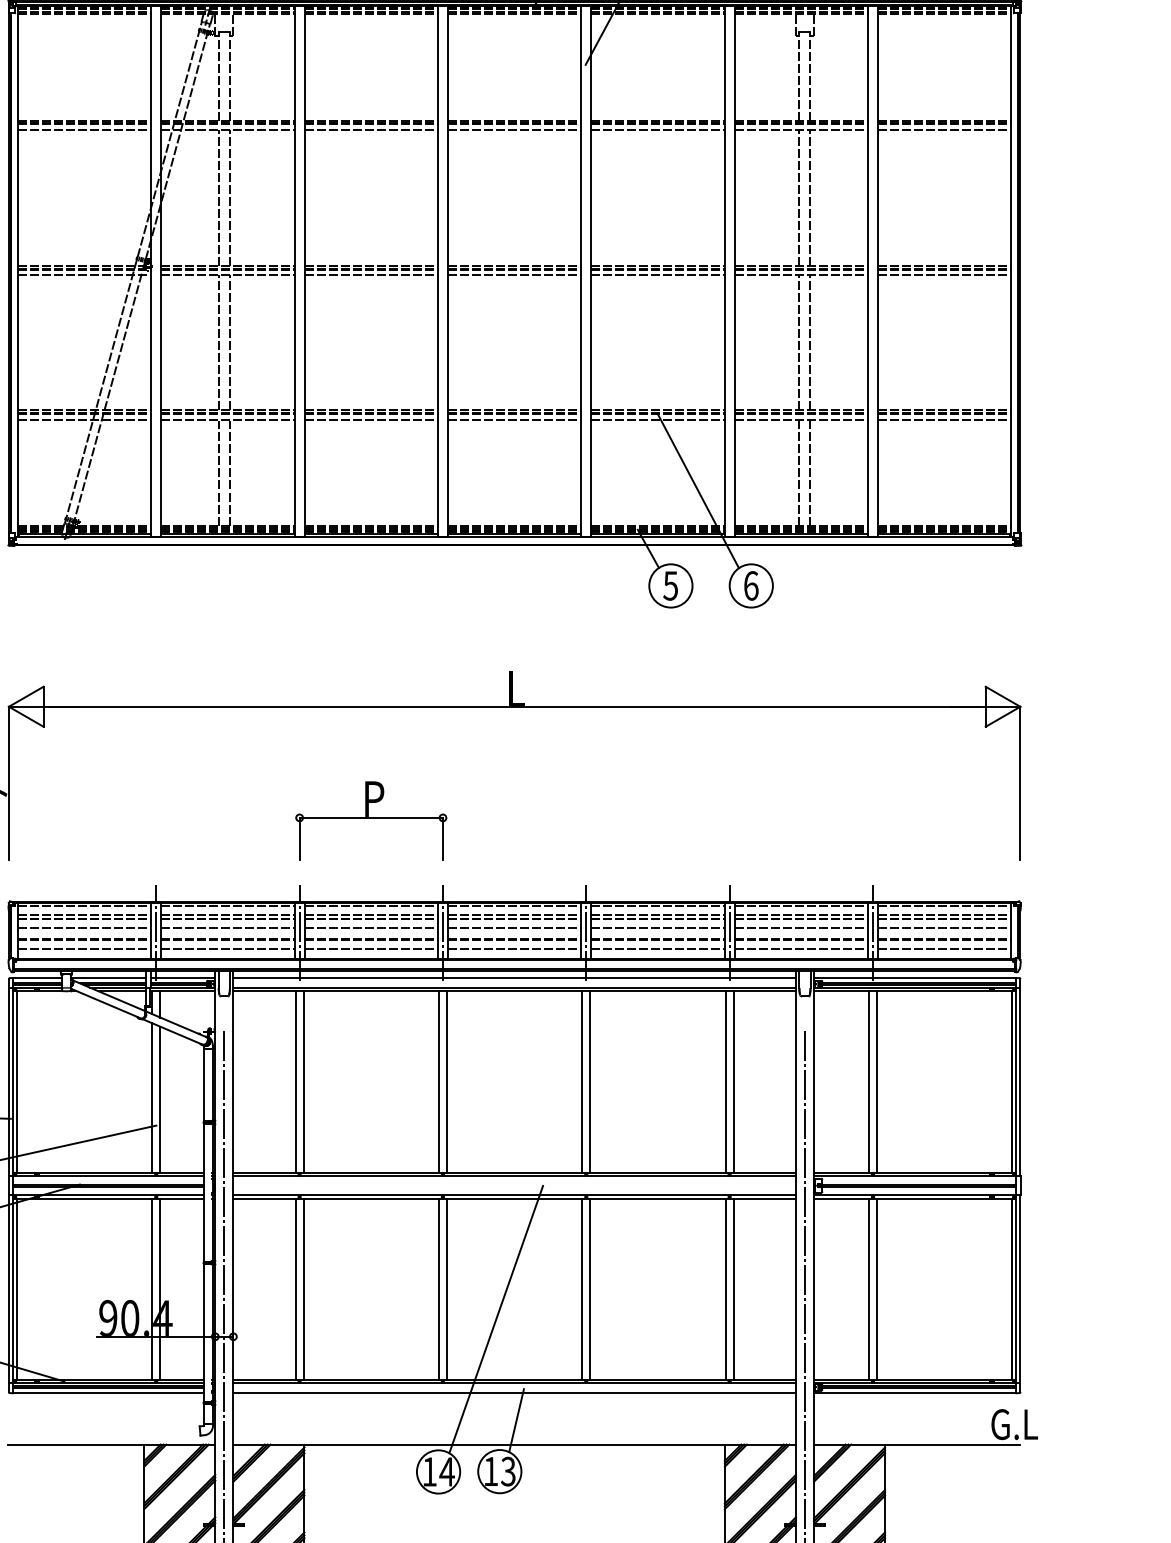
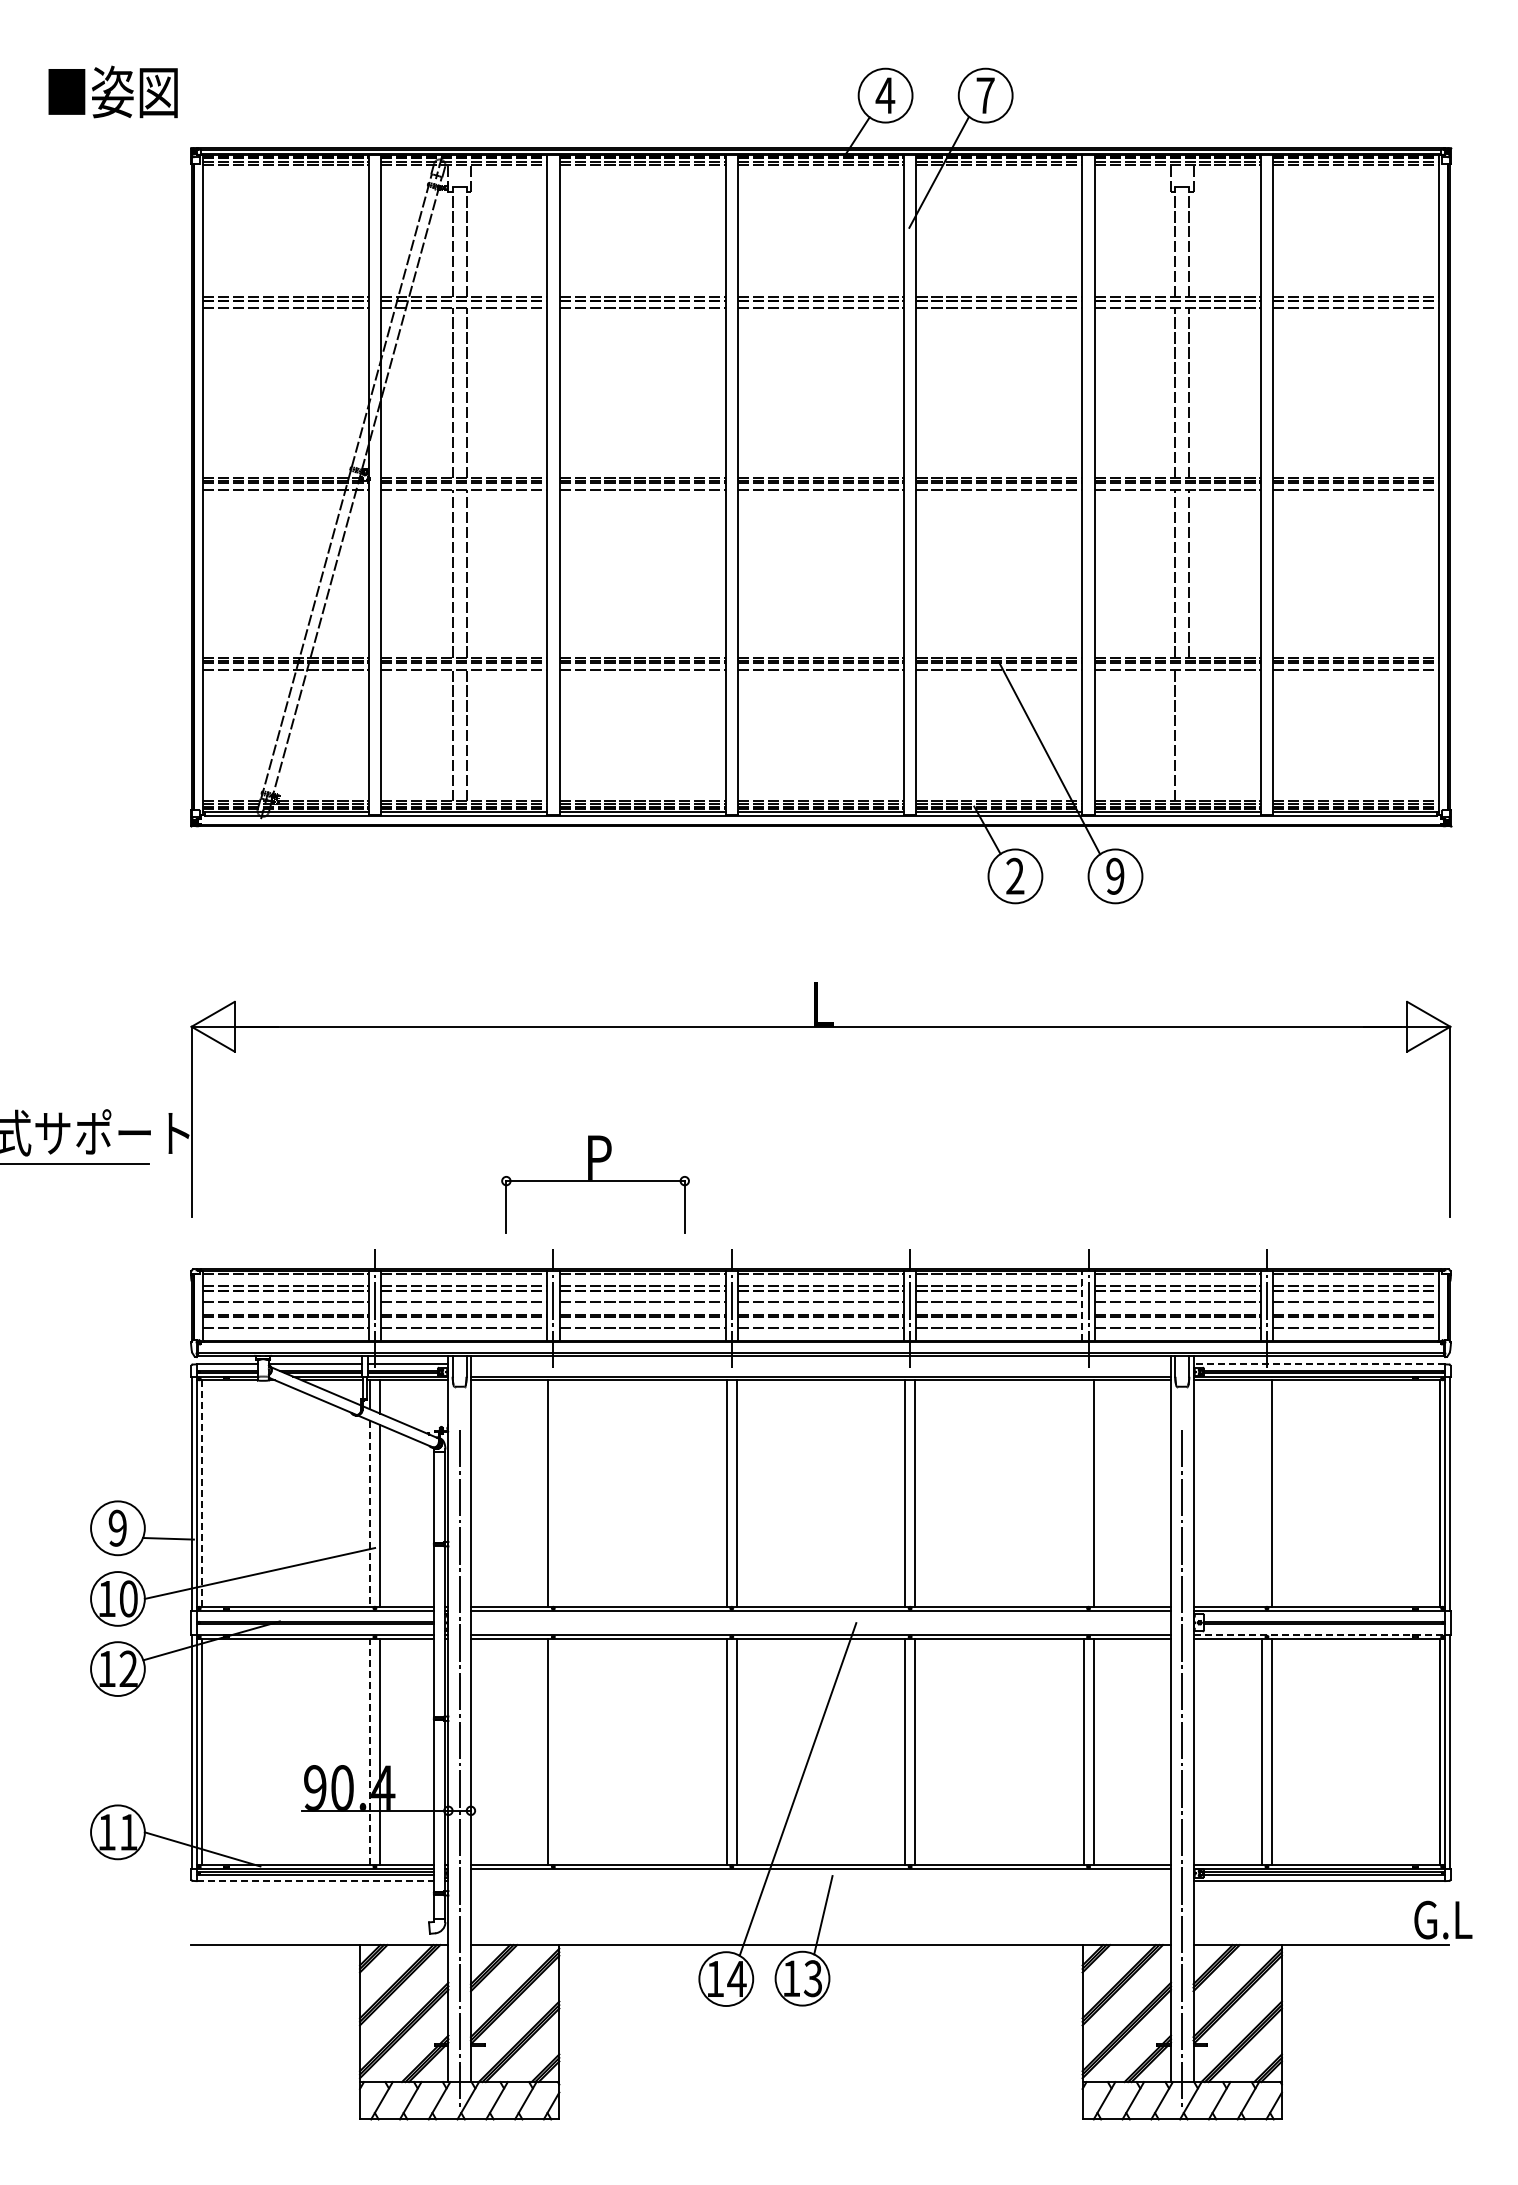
line: (810, 473) -> (1189, 736), removed
text: (670, 585) -> (1014, 875), 5 -> 2
text: (751, 585) -> (1115, 875), 6 -> 9
part: (371, 820) -> (595, 1184), moved
line: (724, 931) -> (1082, 1306), solid -> dashed
line: (514, 978) -> (820, 1364), removed
line: (915, 978) -> (1319, 1364), solid -> dashed
line: (303, 1081) -> (558, 1493), removed
line: (725, 1081) -> (1083, 1493), removed
line: (869, 1081) -> (1262, 1493), removed
line: (16, 1082) -> (201, 1494), solid -> dashed
line: (151, 1098) -> (369, 1514), solid -> dashed
line: (915, 1195) -> (1319, 1634), solid -> dashed
line: (151, 1289) -> (369, 1751), solid -> dashed
line: (303, 1289) -> (558, 1751), removed
line: (108, 1392) -> (315, 1880), solid -> dashed
line: (514, 1392) -> (820, 1880), removed

